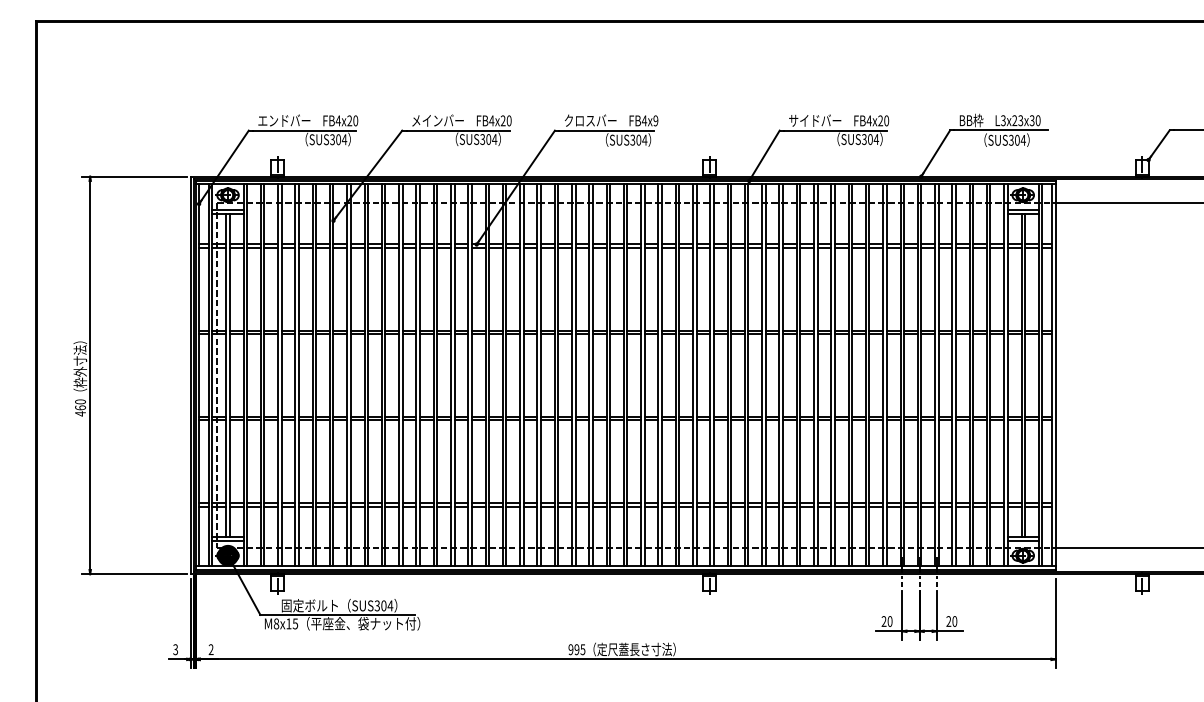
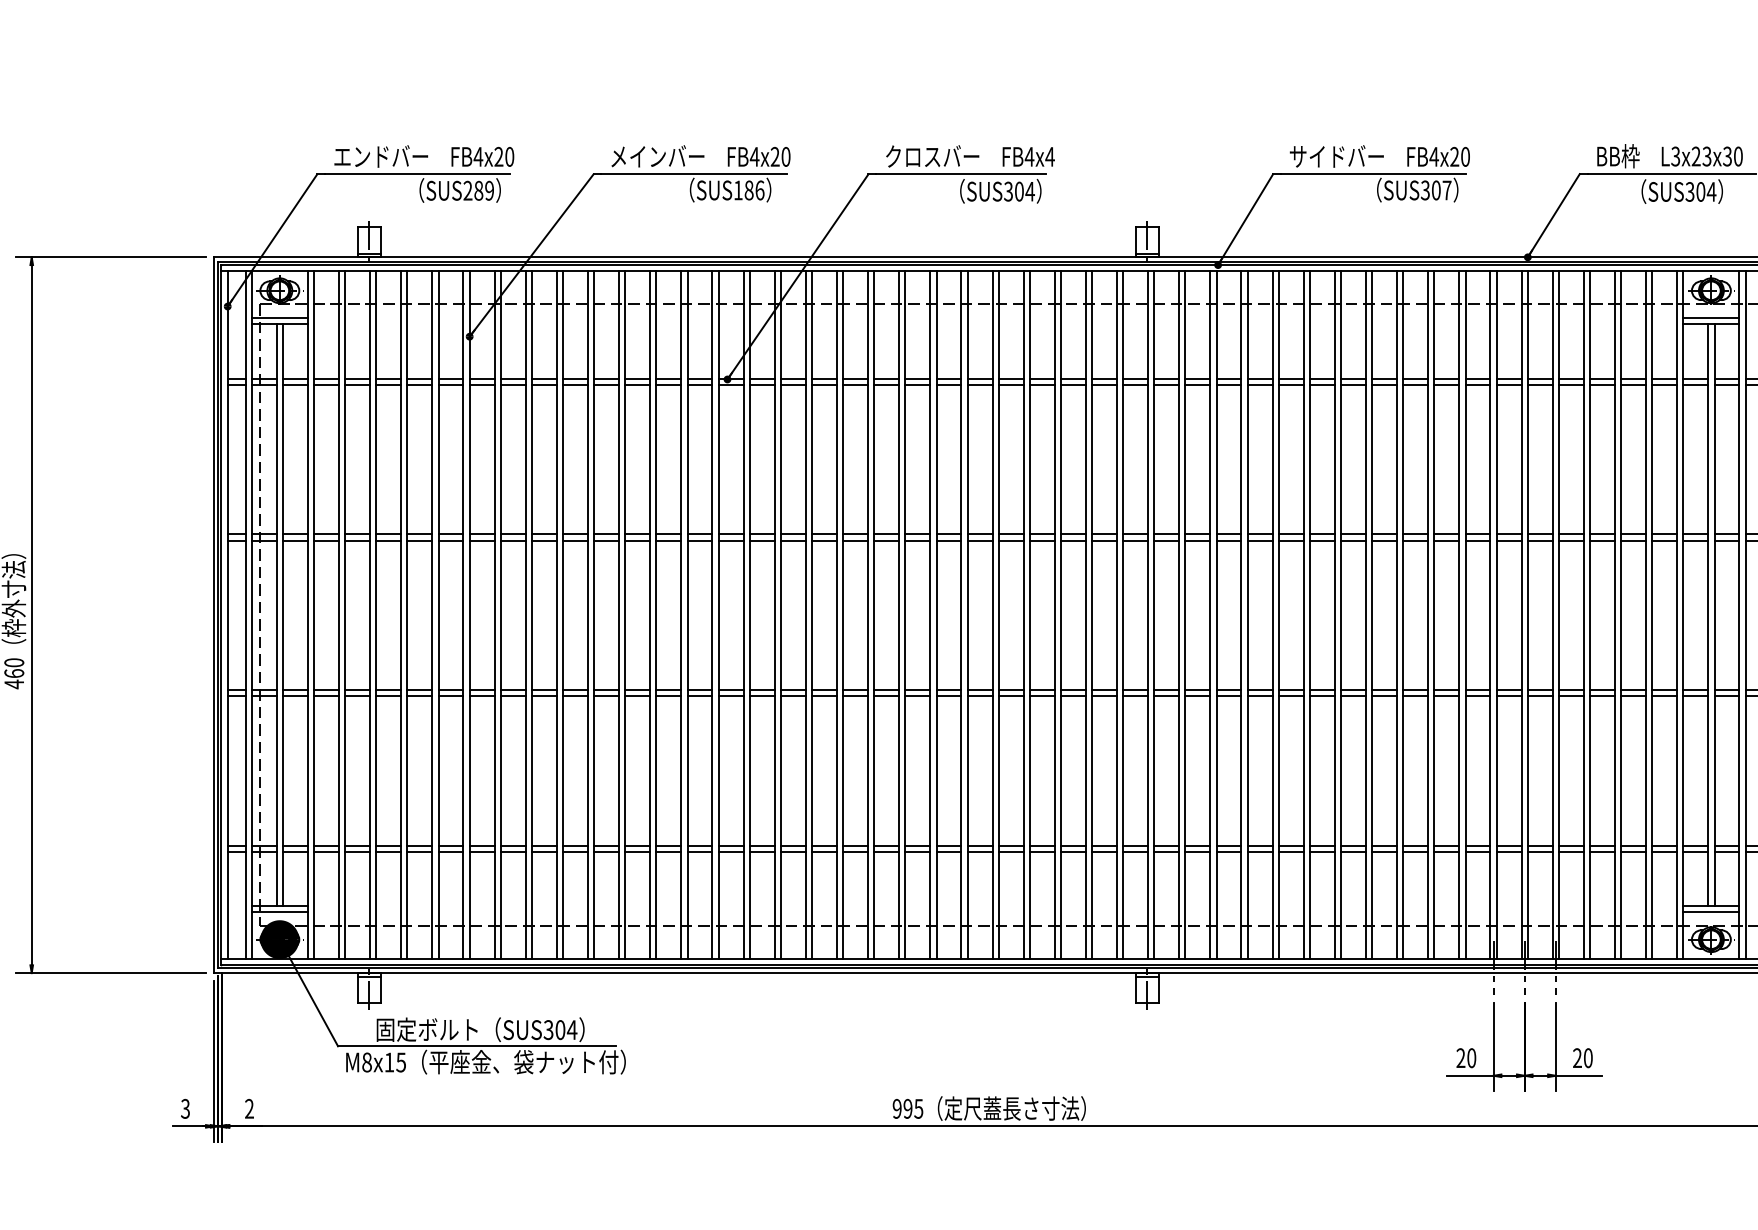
text: (655, 120) -> (1049, 156), FB4x9 -> FB4x4
text: (338, 139) -> (478, 190), SUS304 -> SUS289
text: (488, 139) -> (748, 190), SUS304 -> SUS186
text: (876, 139) -> (1447, 190), SUS304 -> SUS307

